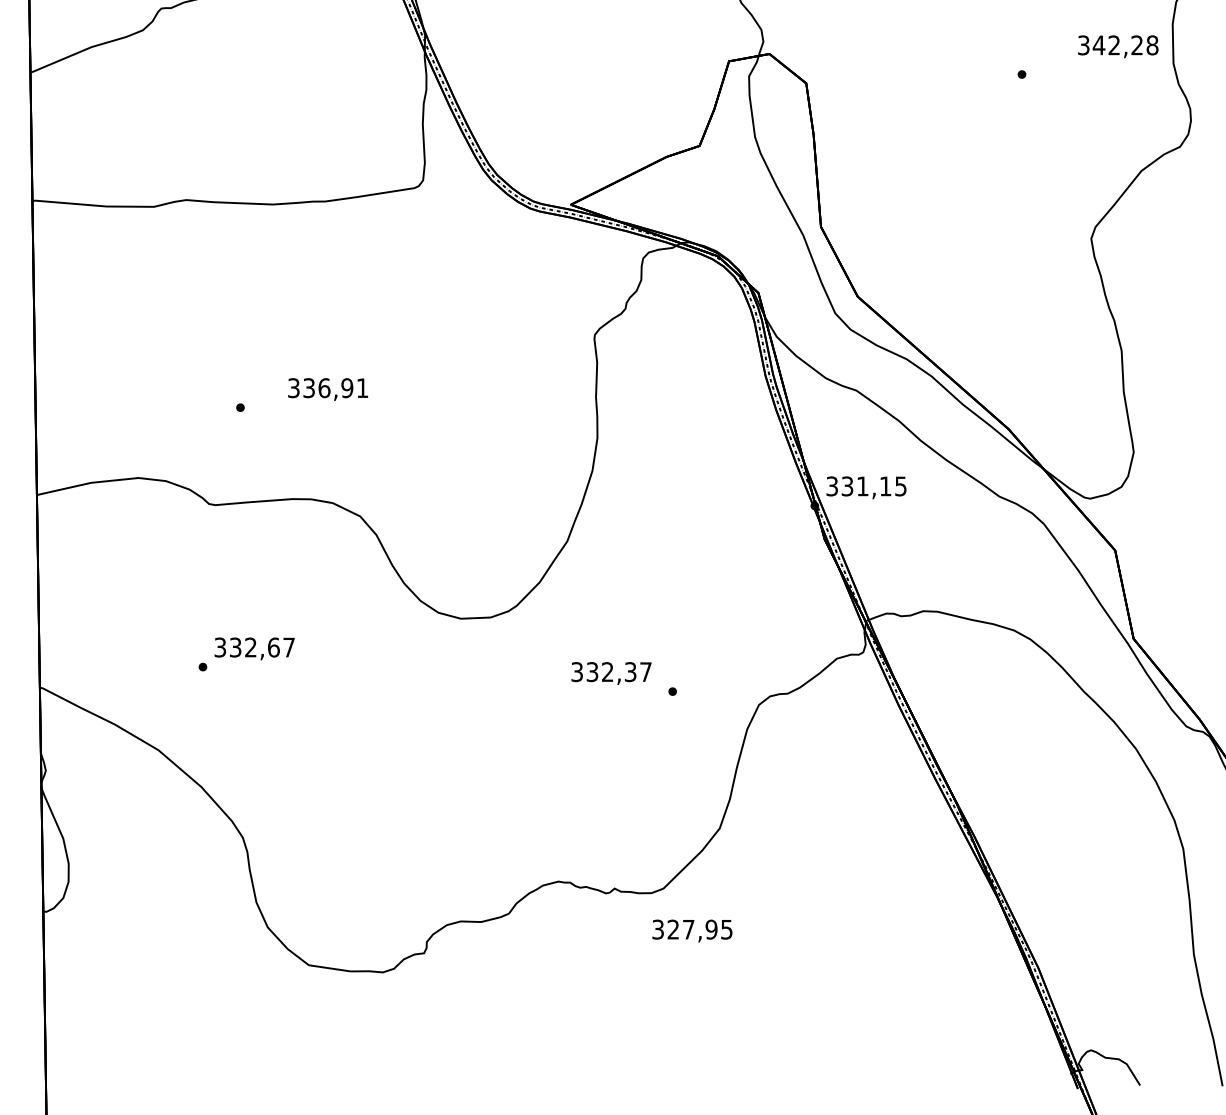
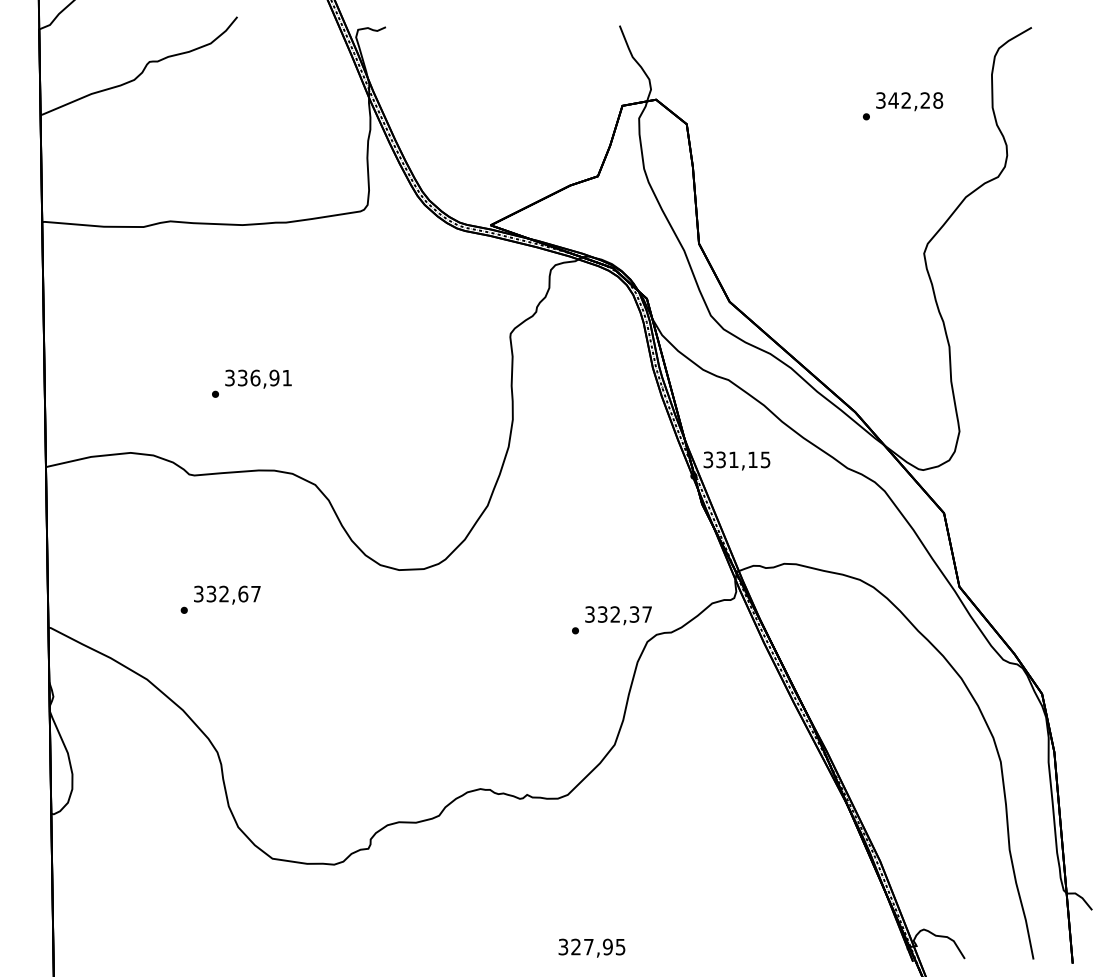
text: (1118, 46) -> (909, 101), moved
text: (328, 388) -> (258, 378), moved
text: (611, 673) -> (618, 615), moved
text: (691, 930) -> (591, 947), moved

